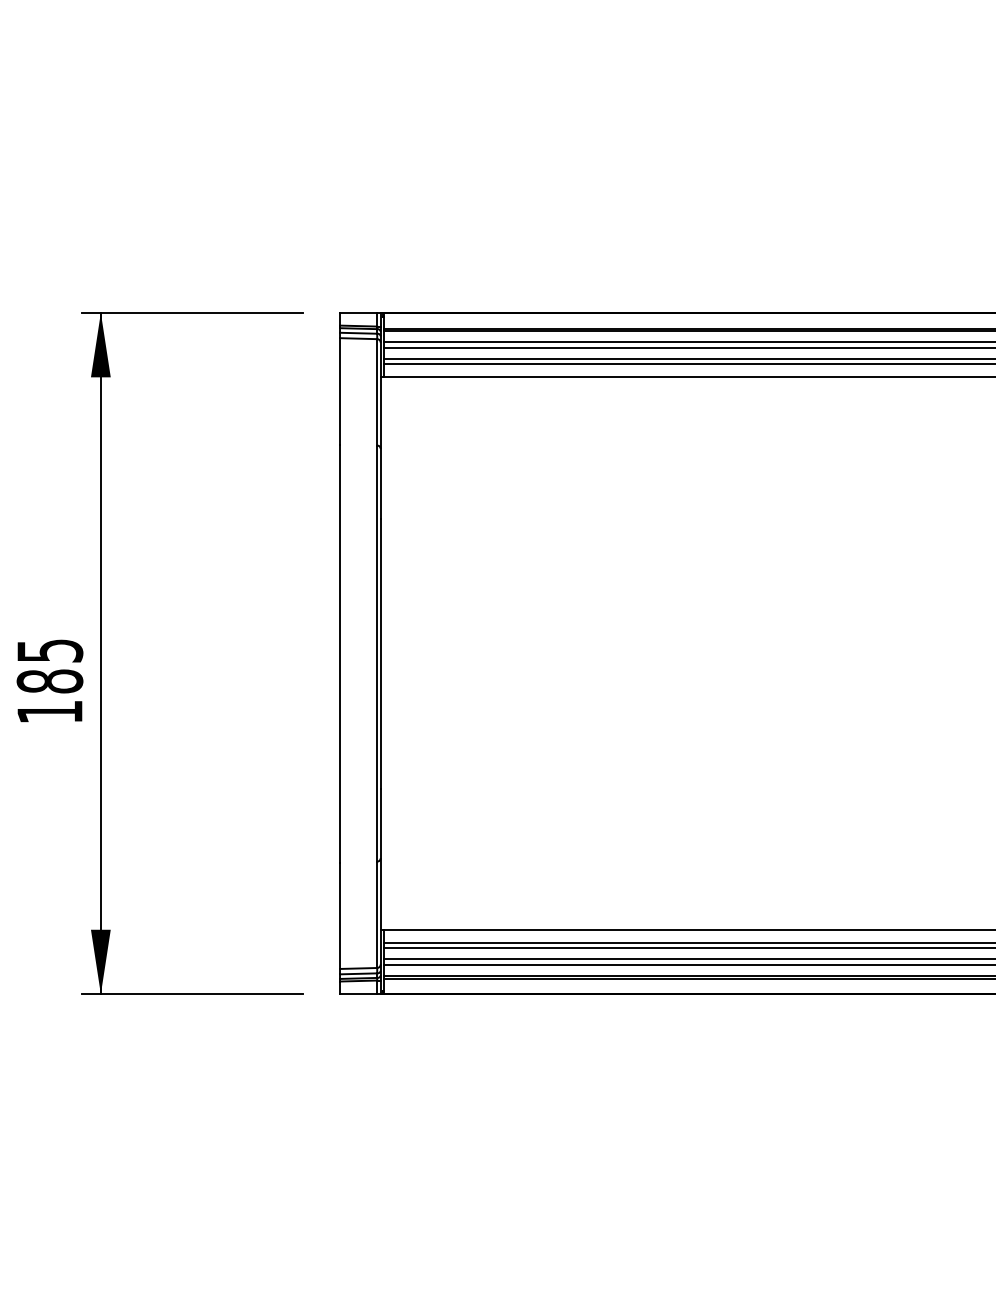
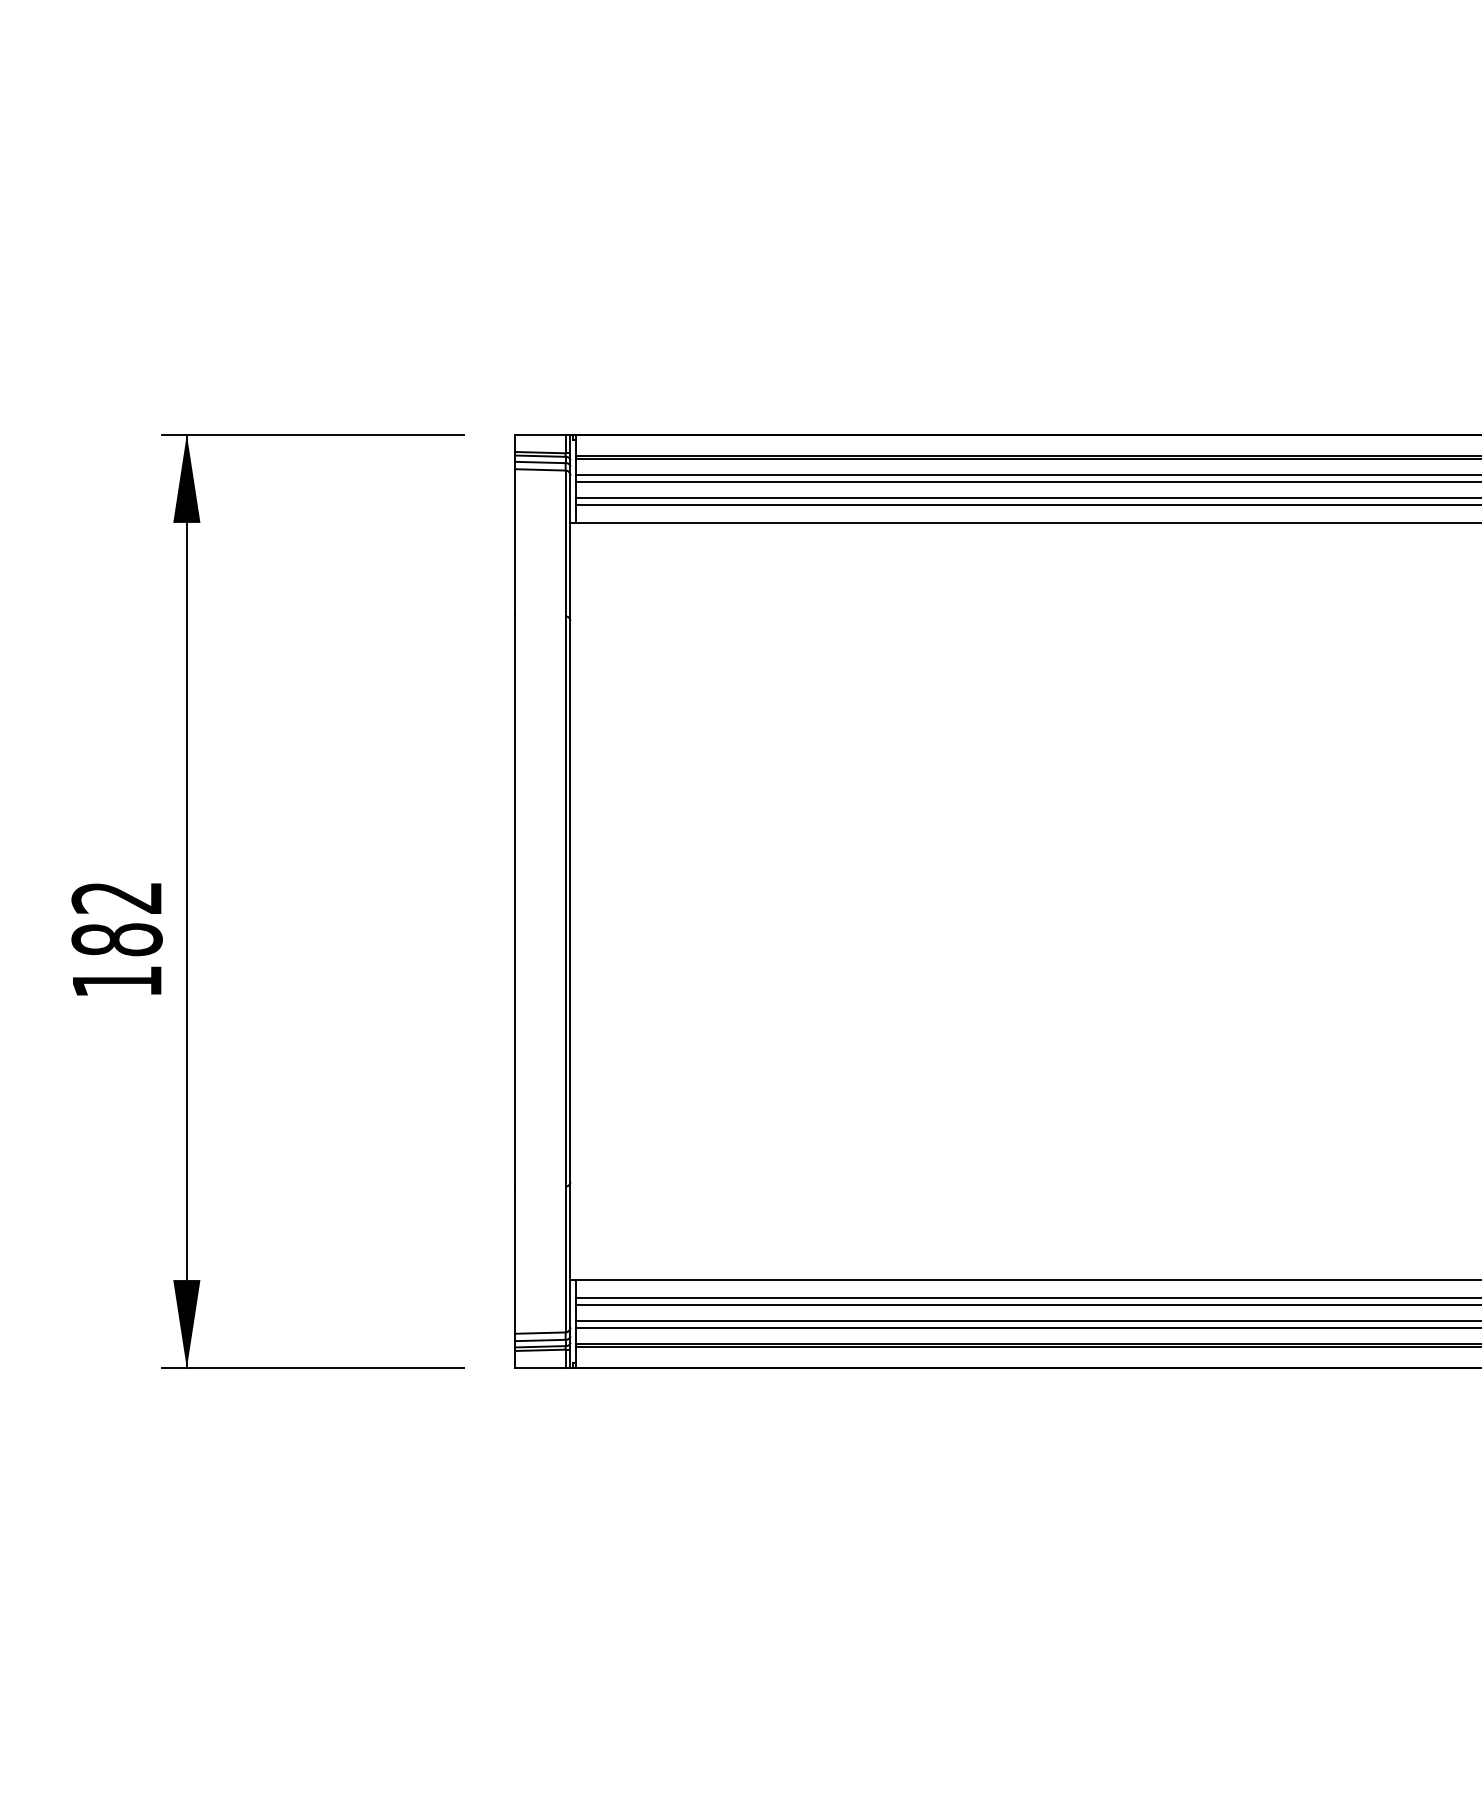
text: (49, 650) -> (116, 897), 185 -> 182

